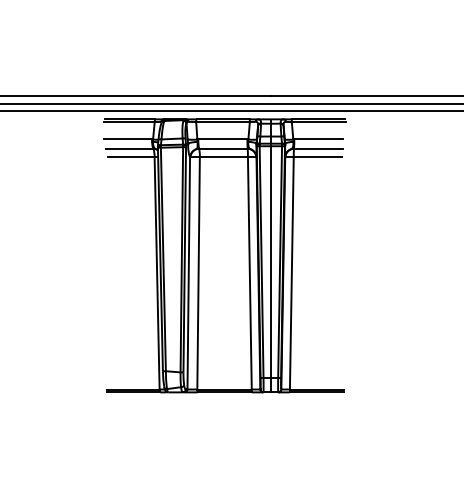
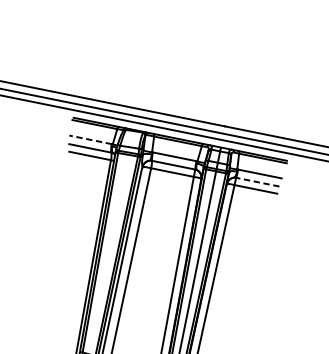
line: (128, 139) -> (90, 139), solid -> dashed
line: (317, 148) -> (257, 181), solid -> dashed

